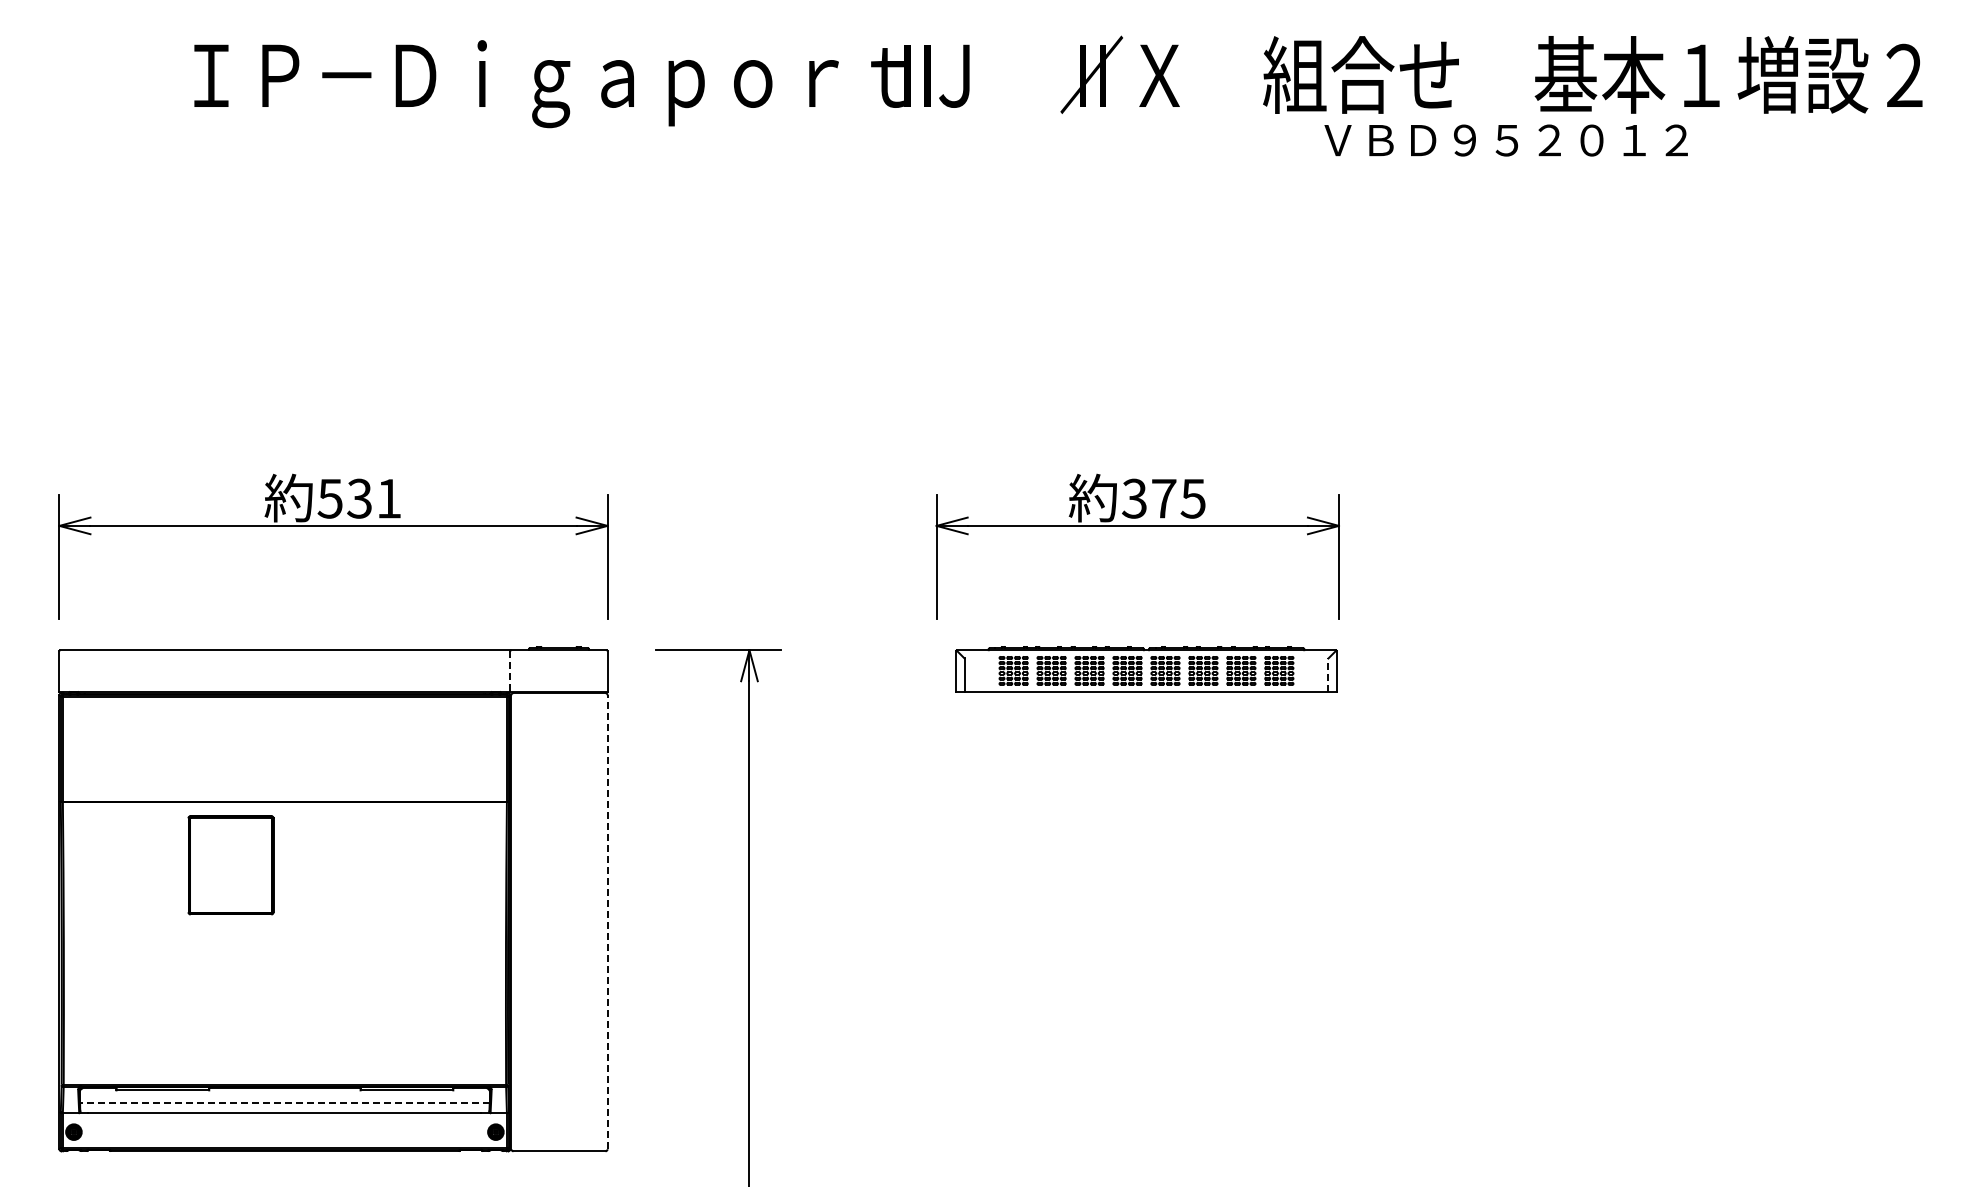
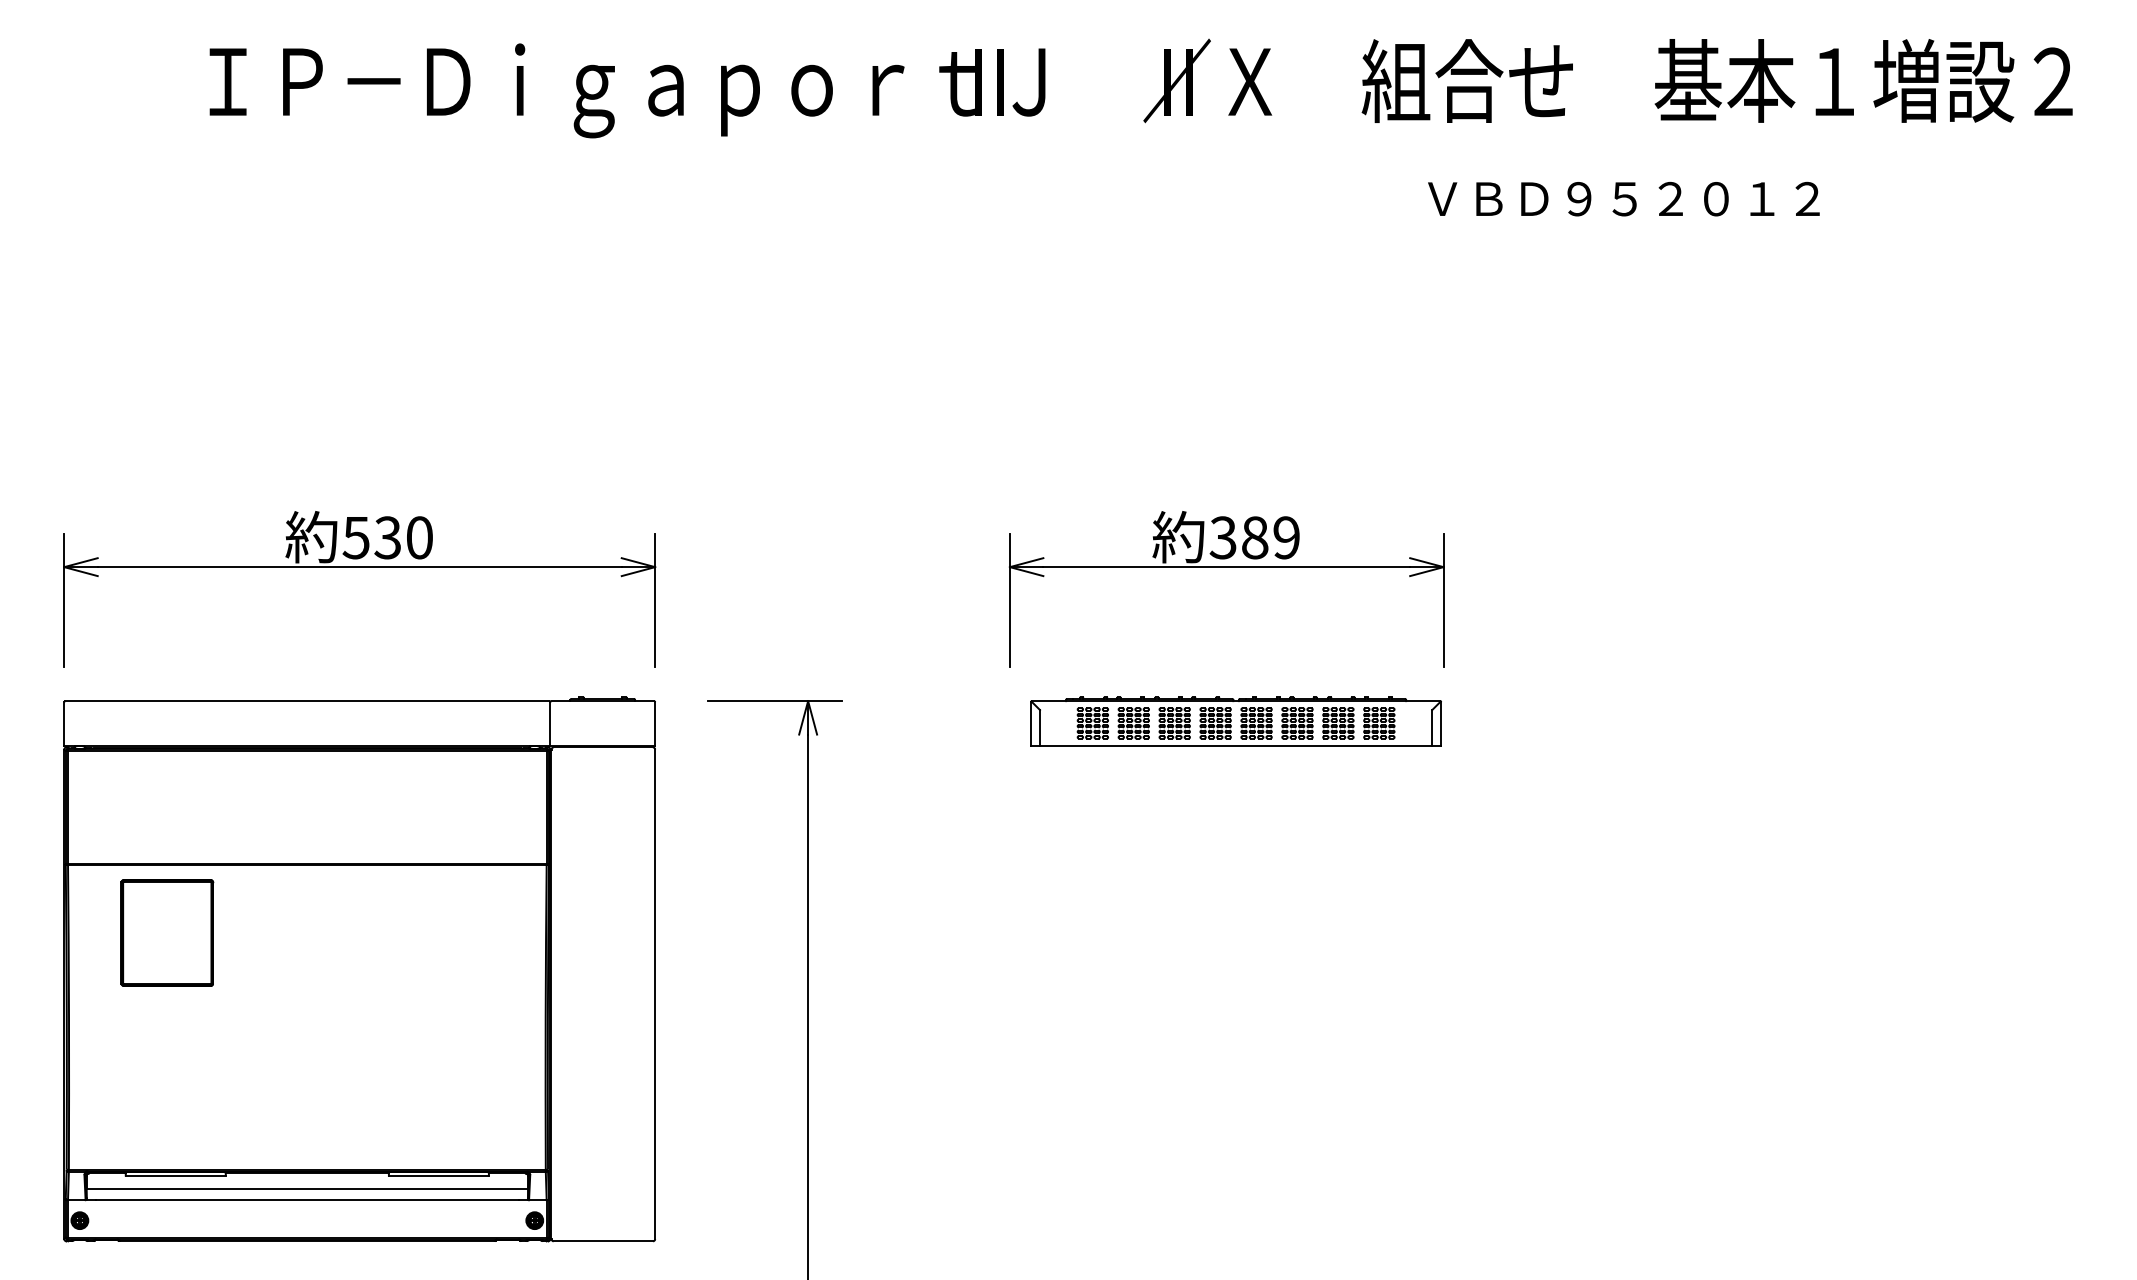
text: (1505, 140) -> (1623, 199), moved
text: (389, 498) -> (420, 537), 531 -> 530
text: (1178, 498) -> (1270, 537), 375 -> 389
line: (510, 671) -> (550, 724), dashed -> solid
line: (1328, 675) -> (1432, 728), dashed -> solid
part: (230, 865) -> (166, 933), moved
line: (607, 921) -> (655, 993), dashed -> solid
line: (284, 1102) -> (306, 1188), dashed -> solid

